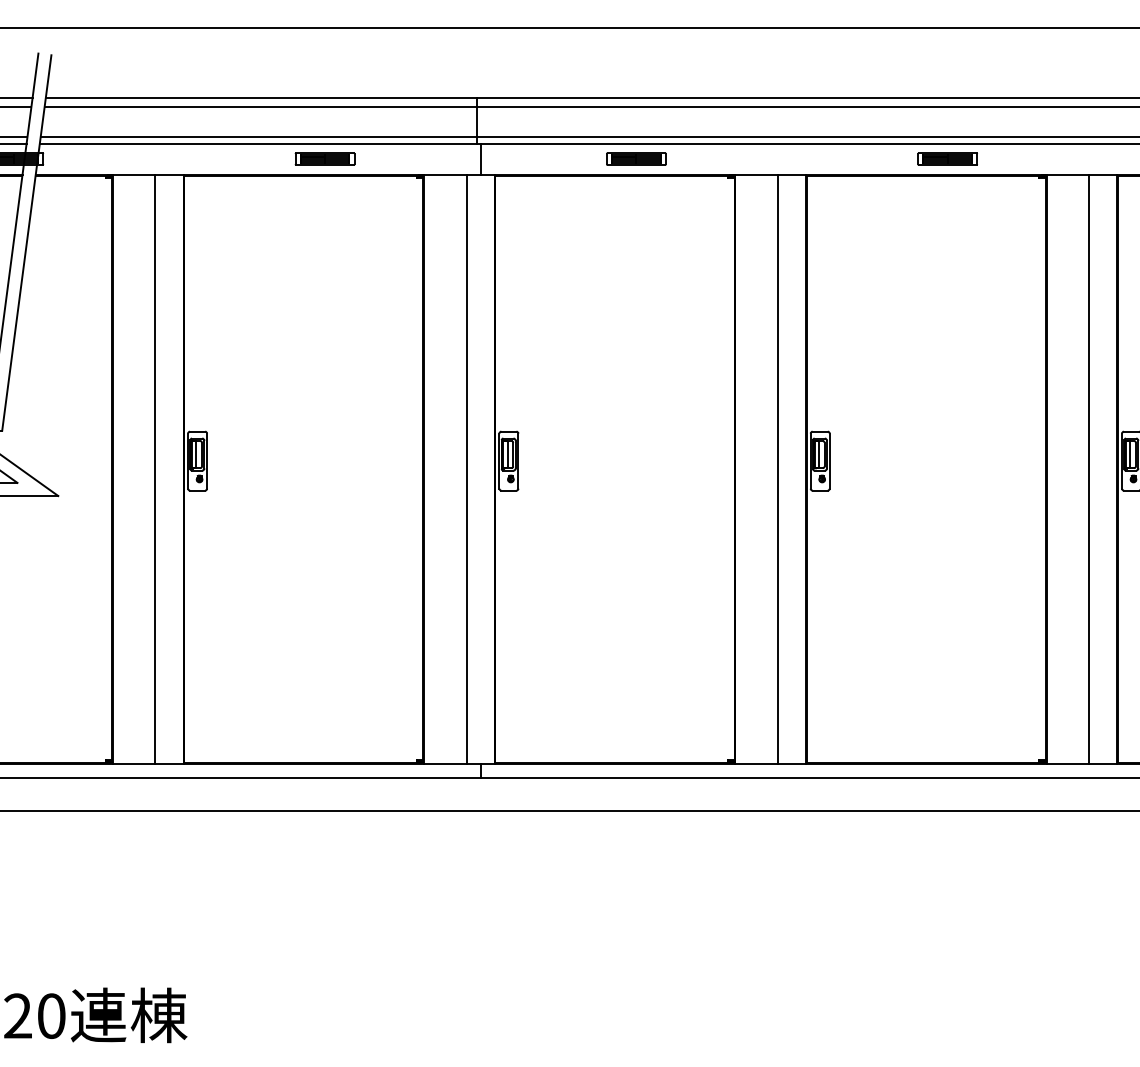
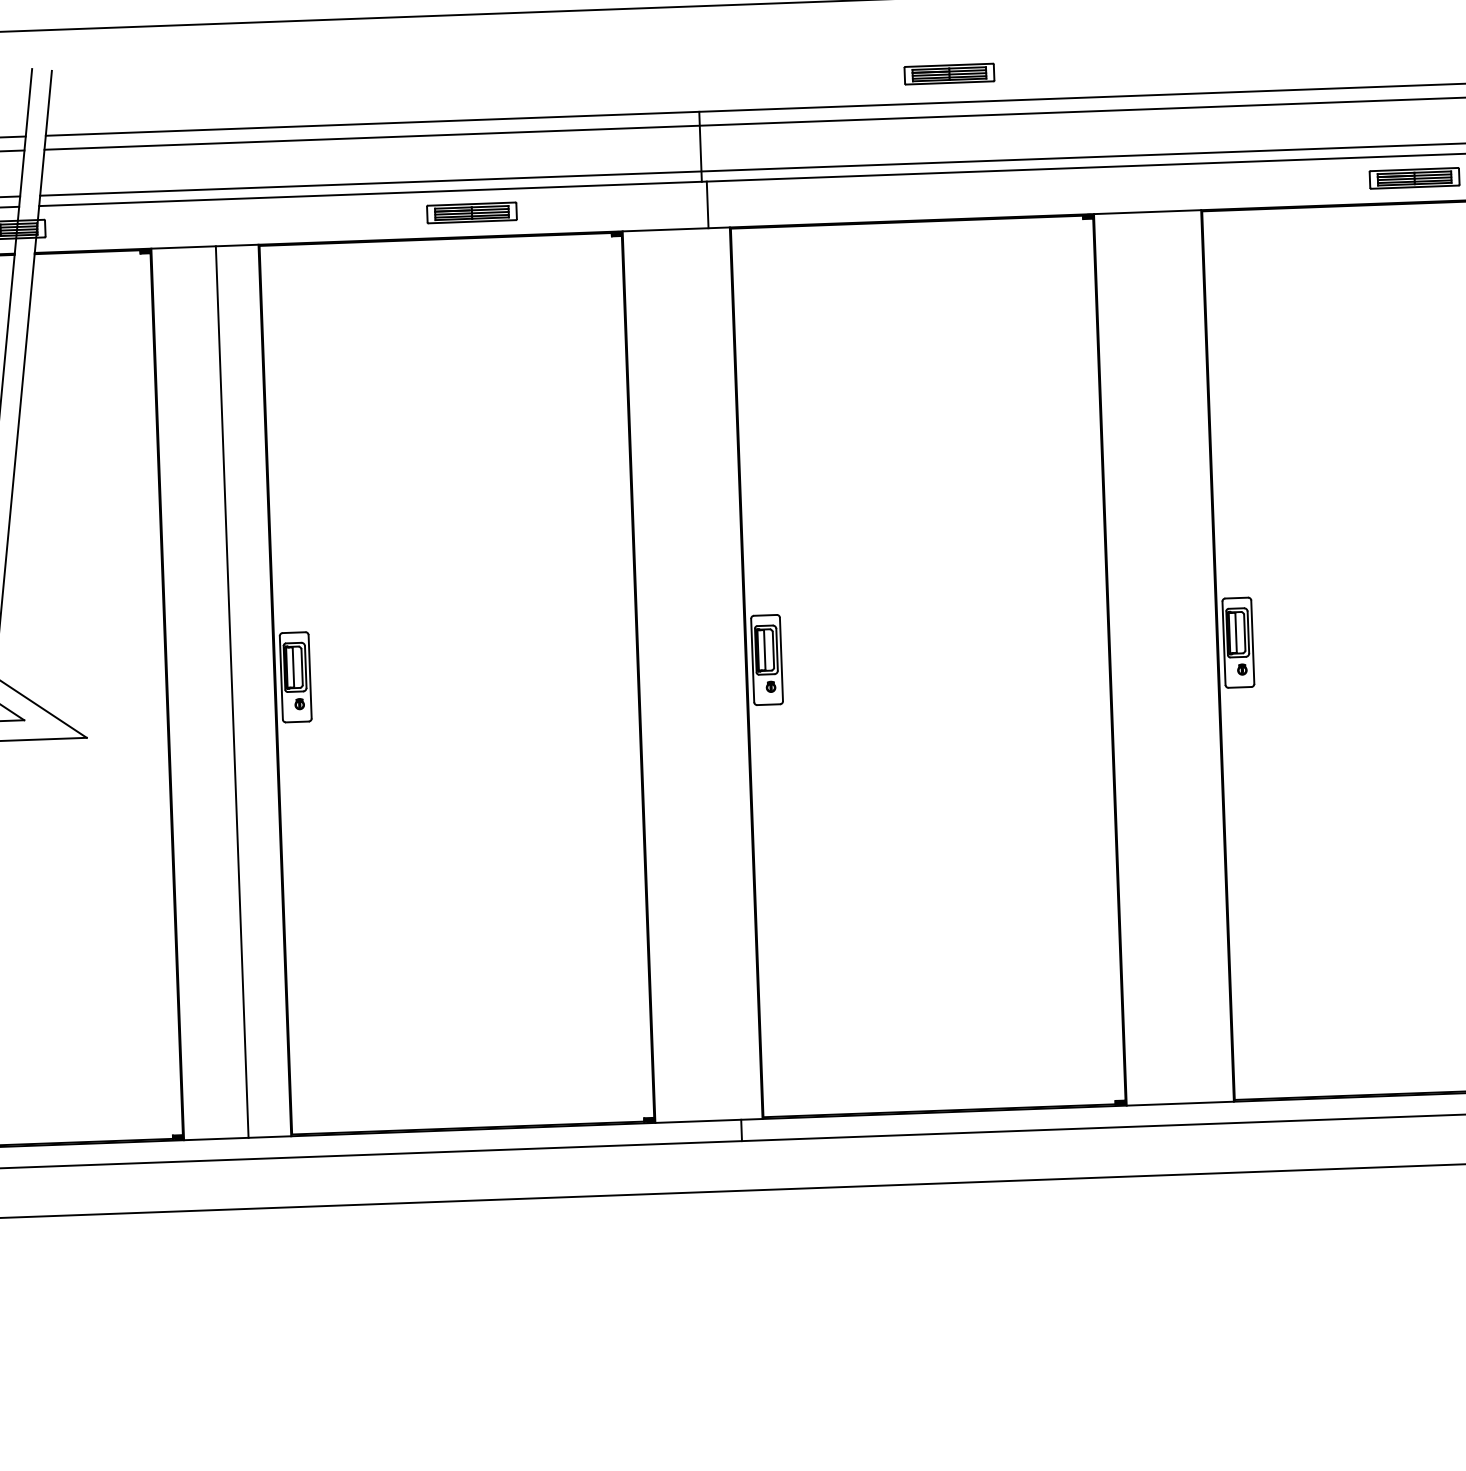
part: (636, 158) -> (949, 73), moved
line: (466, 468) -> (703, 673), removed
line: (777, 468) -> (1174, 656), removed

